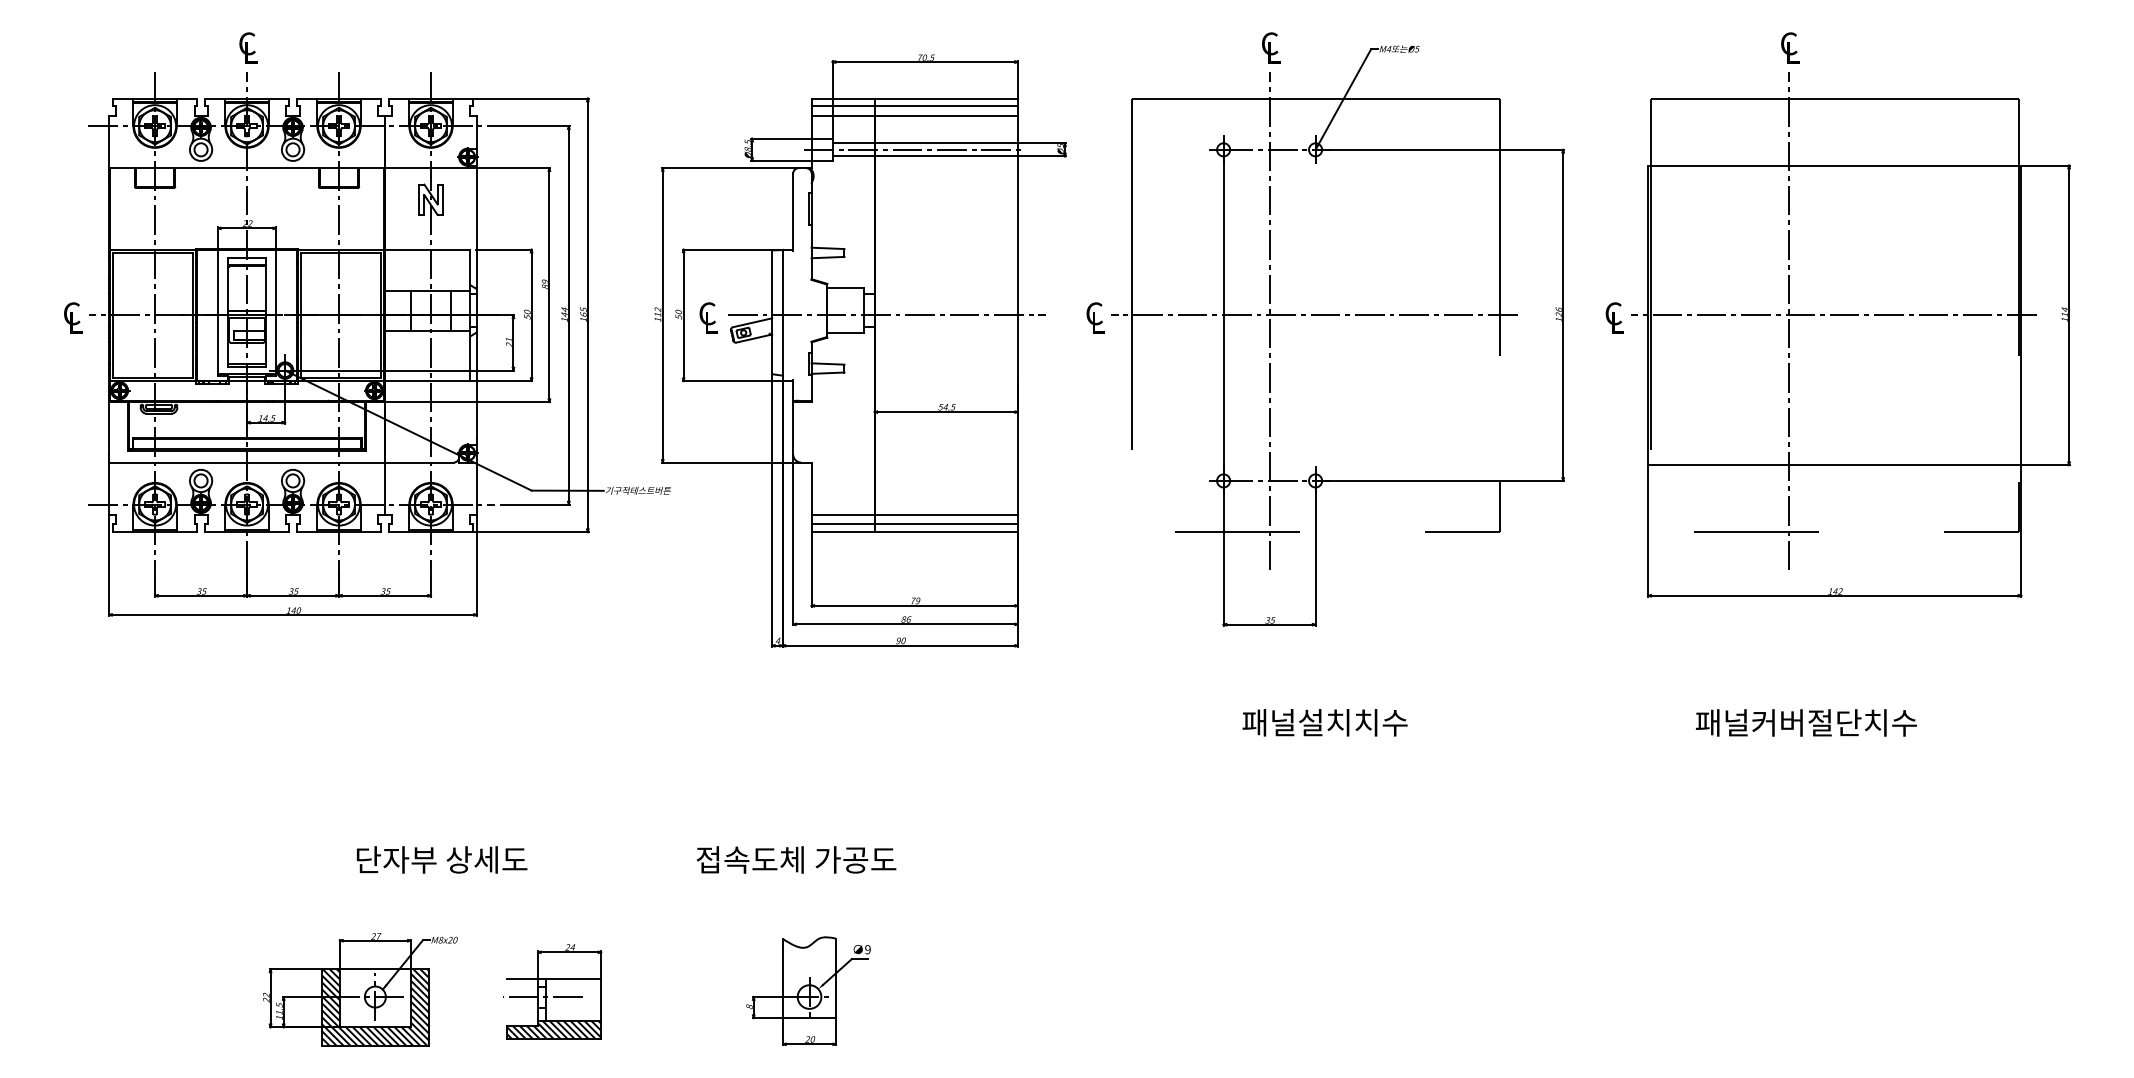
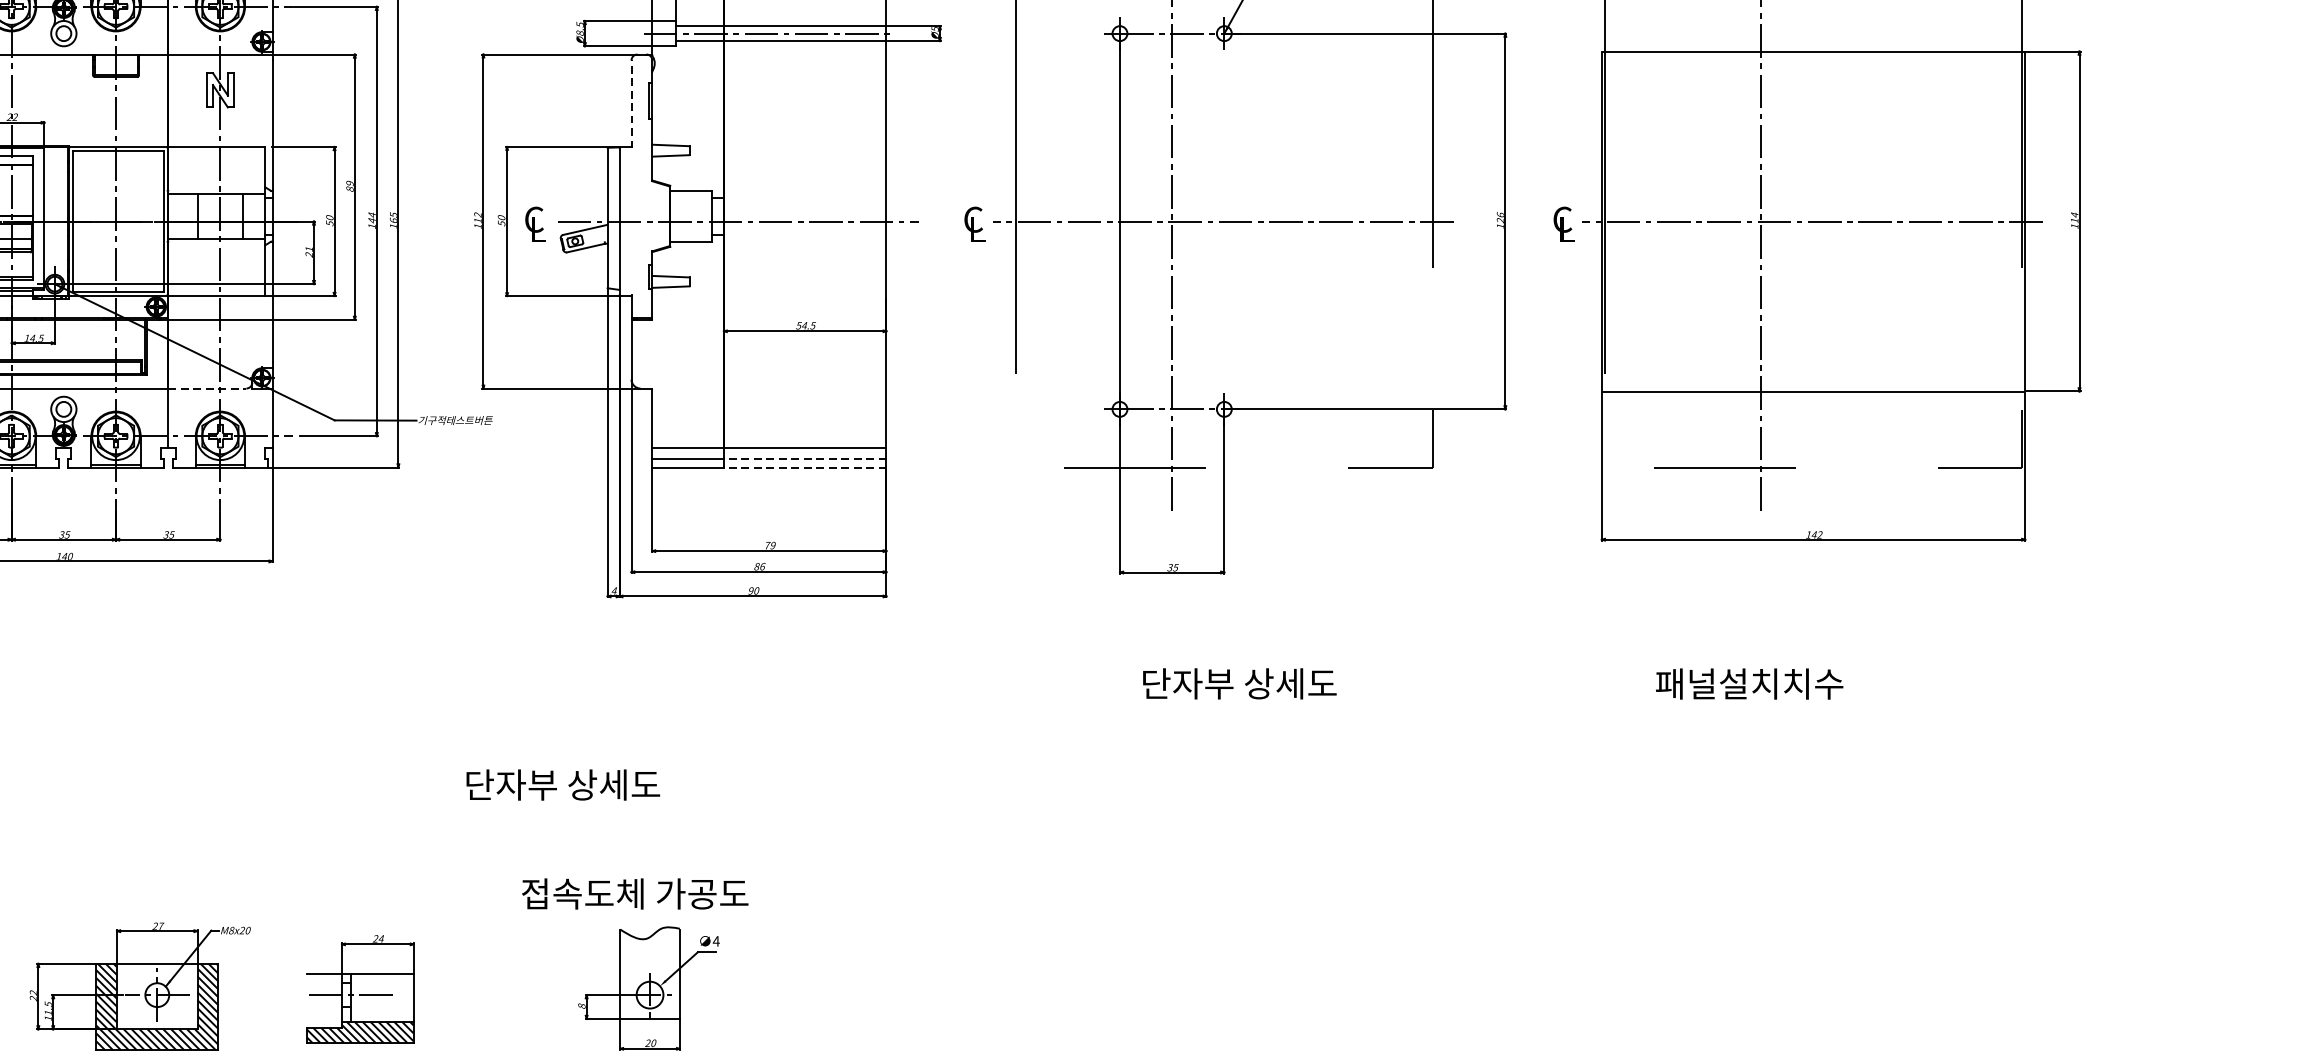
line: (793, 212) -> (631, 104), solid -> dashed
line: (419, 462) -> (207, 388), solid -> dashed
line: (946, 524) -> (805, 458), solid -> dashed
line: (946, 532) -> (805, 467), solid -> dashed
text: (1328, 722) -> (1239, 683), 패널설치치수 -> 단자부 상세도
text: (1834, 722) -> (1813, 683), 패널커버절단치수 -> 패널설치치수
text: (442, 859) -> (563, 784), moved
text: (796, 859) -> (635, 893), moved
text: (867, 949) -> (715, 941), 9 -> 4

